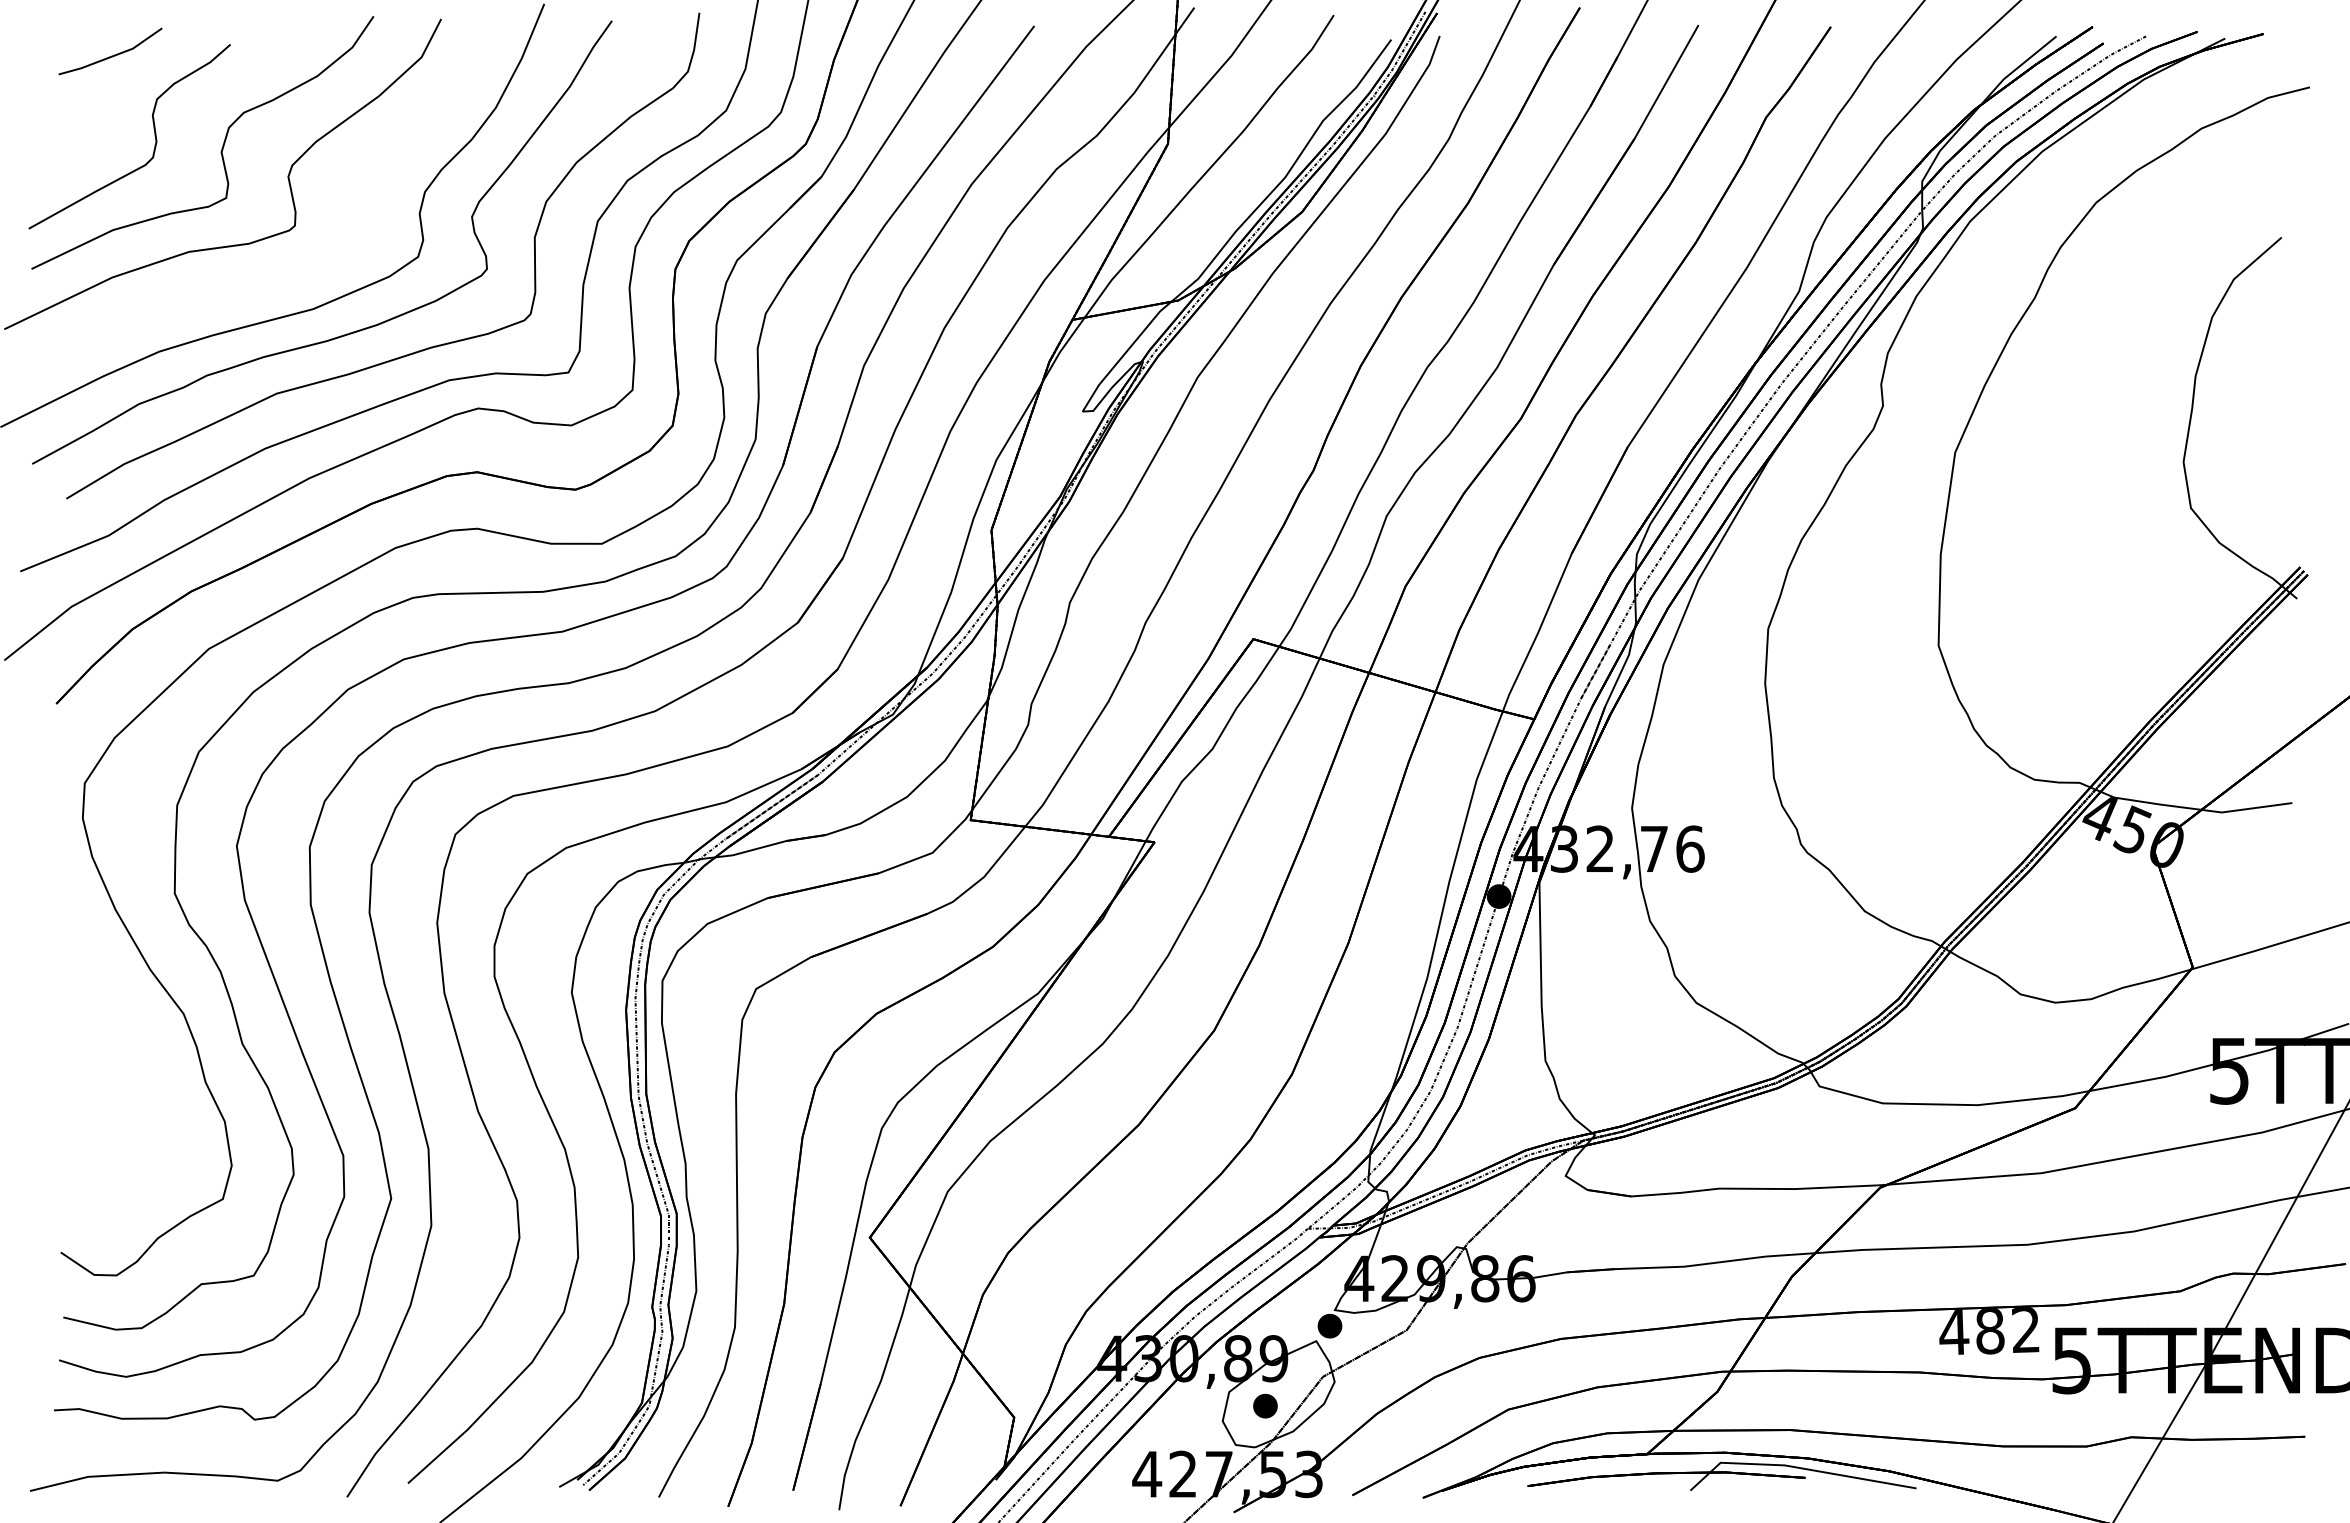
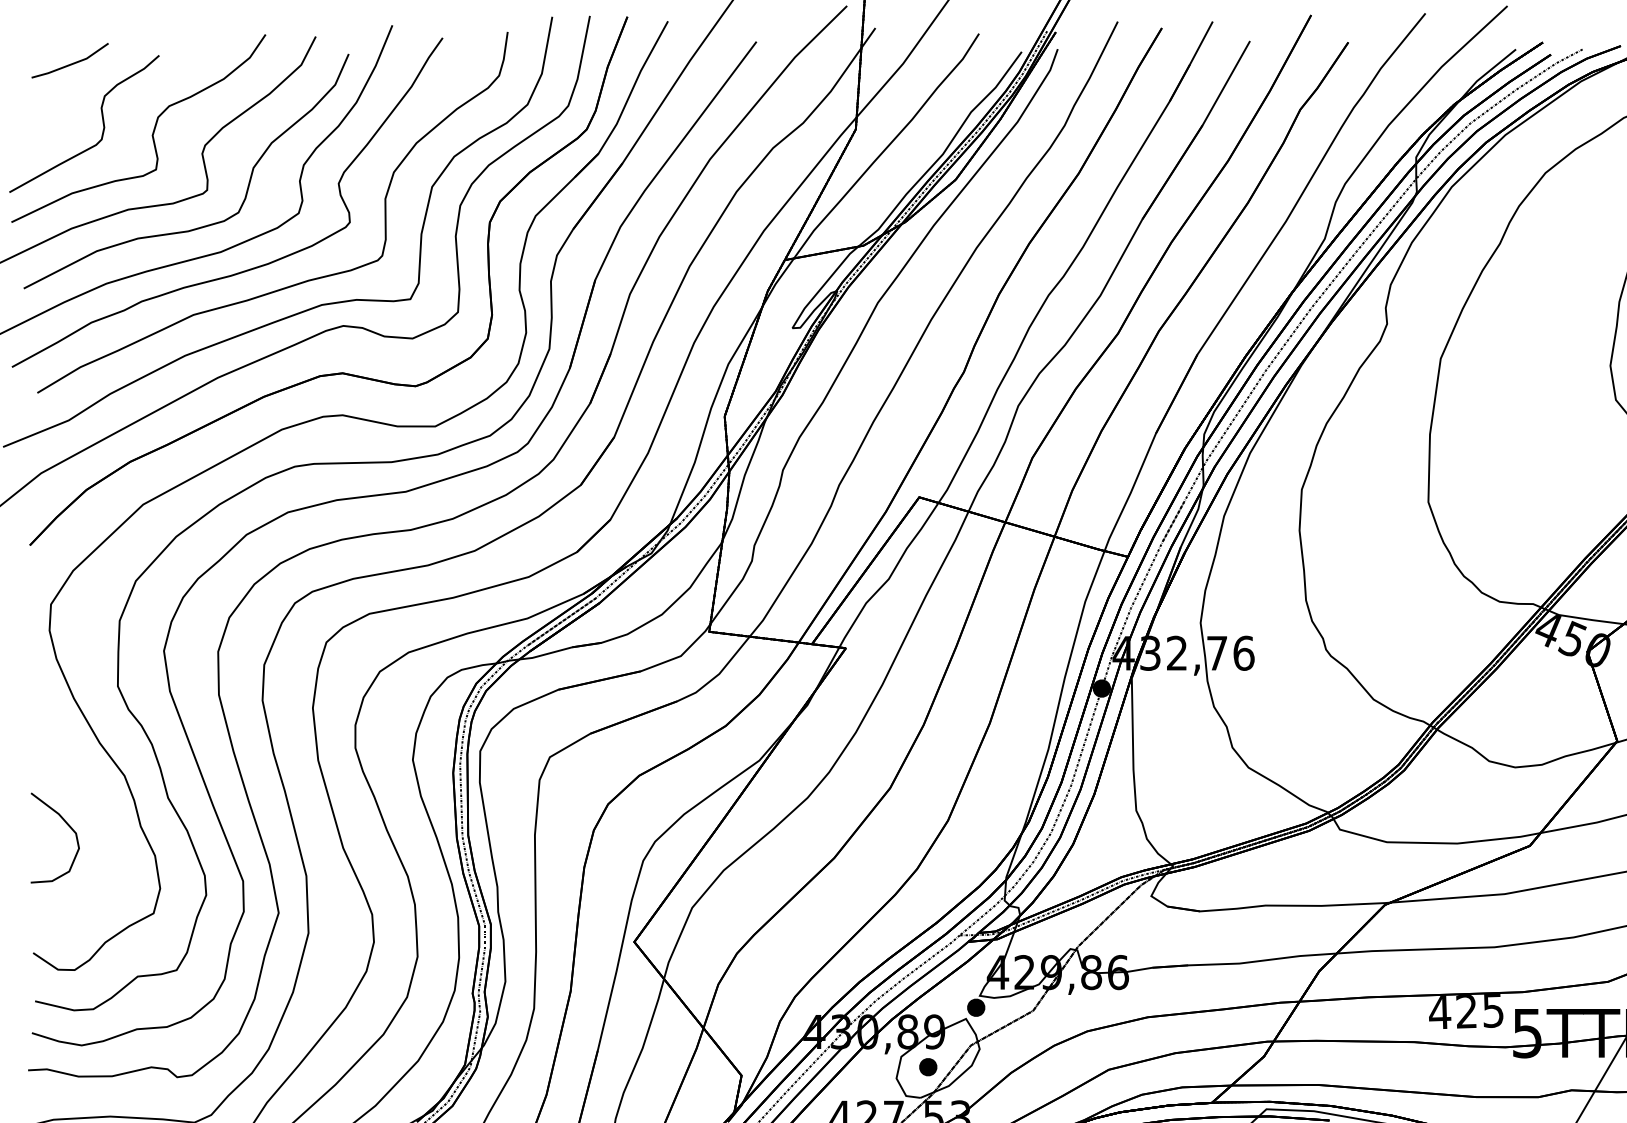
part: (288, 274) -> (202, 226), added
curve: (110, 1084) -> (70, 828), added
text: (2007, 1330) -> (1479, 1010), 482 -> 425

